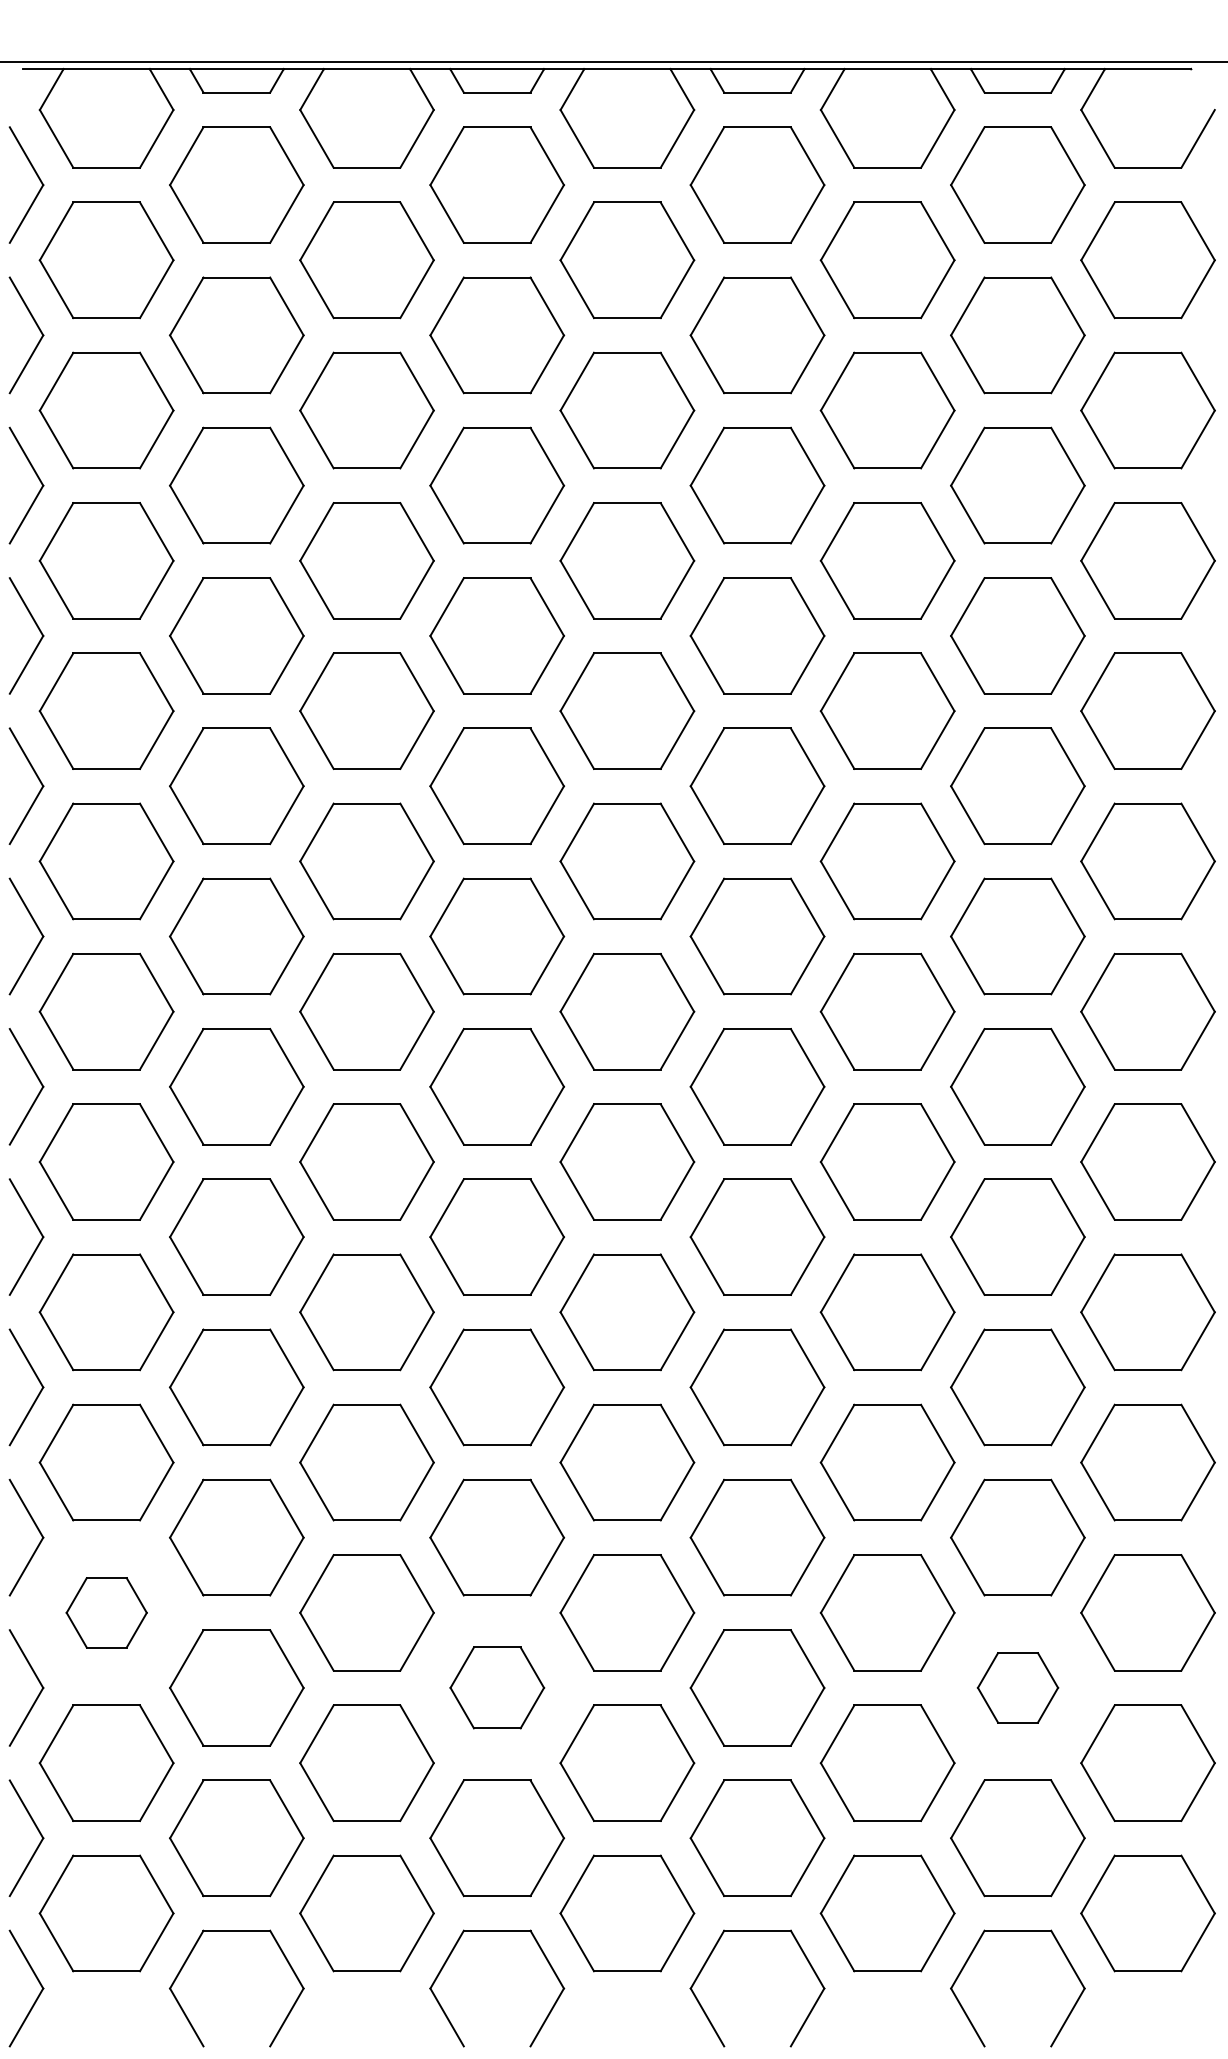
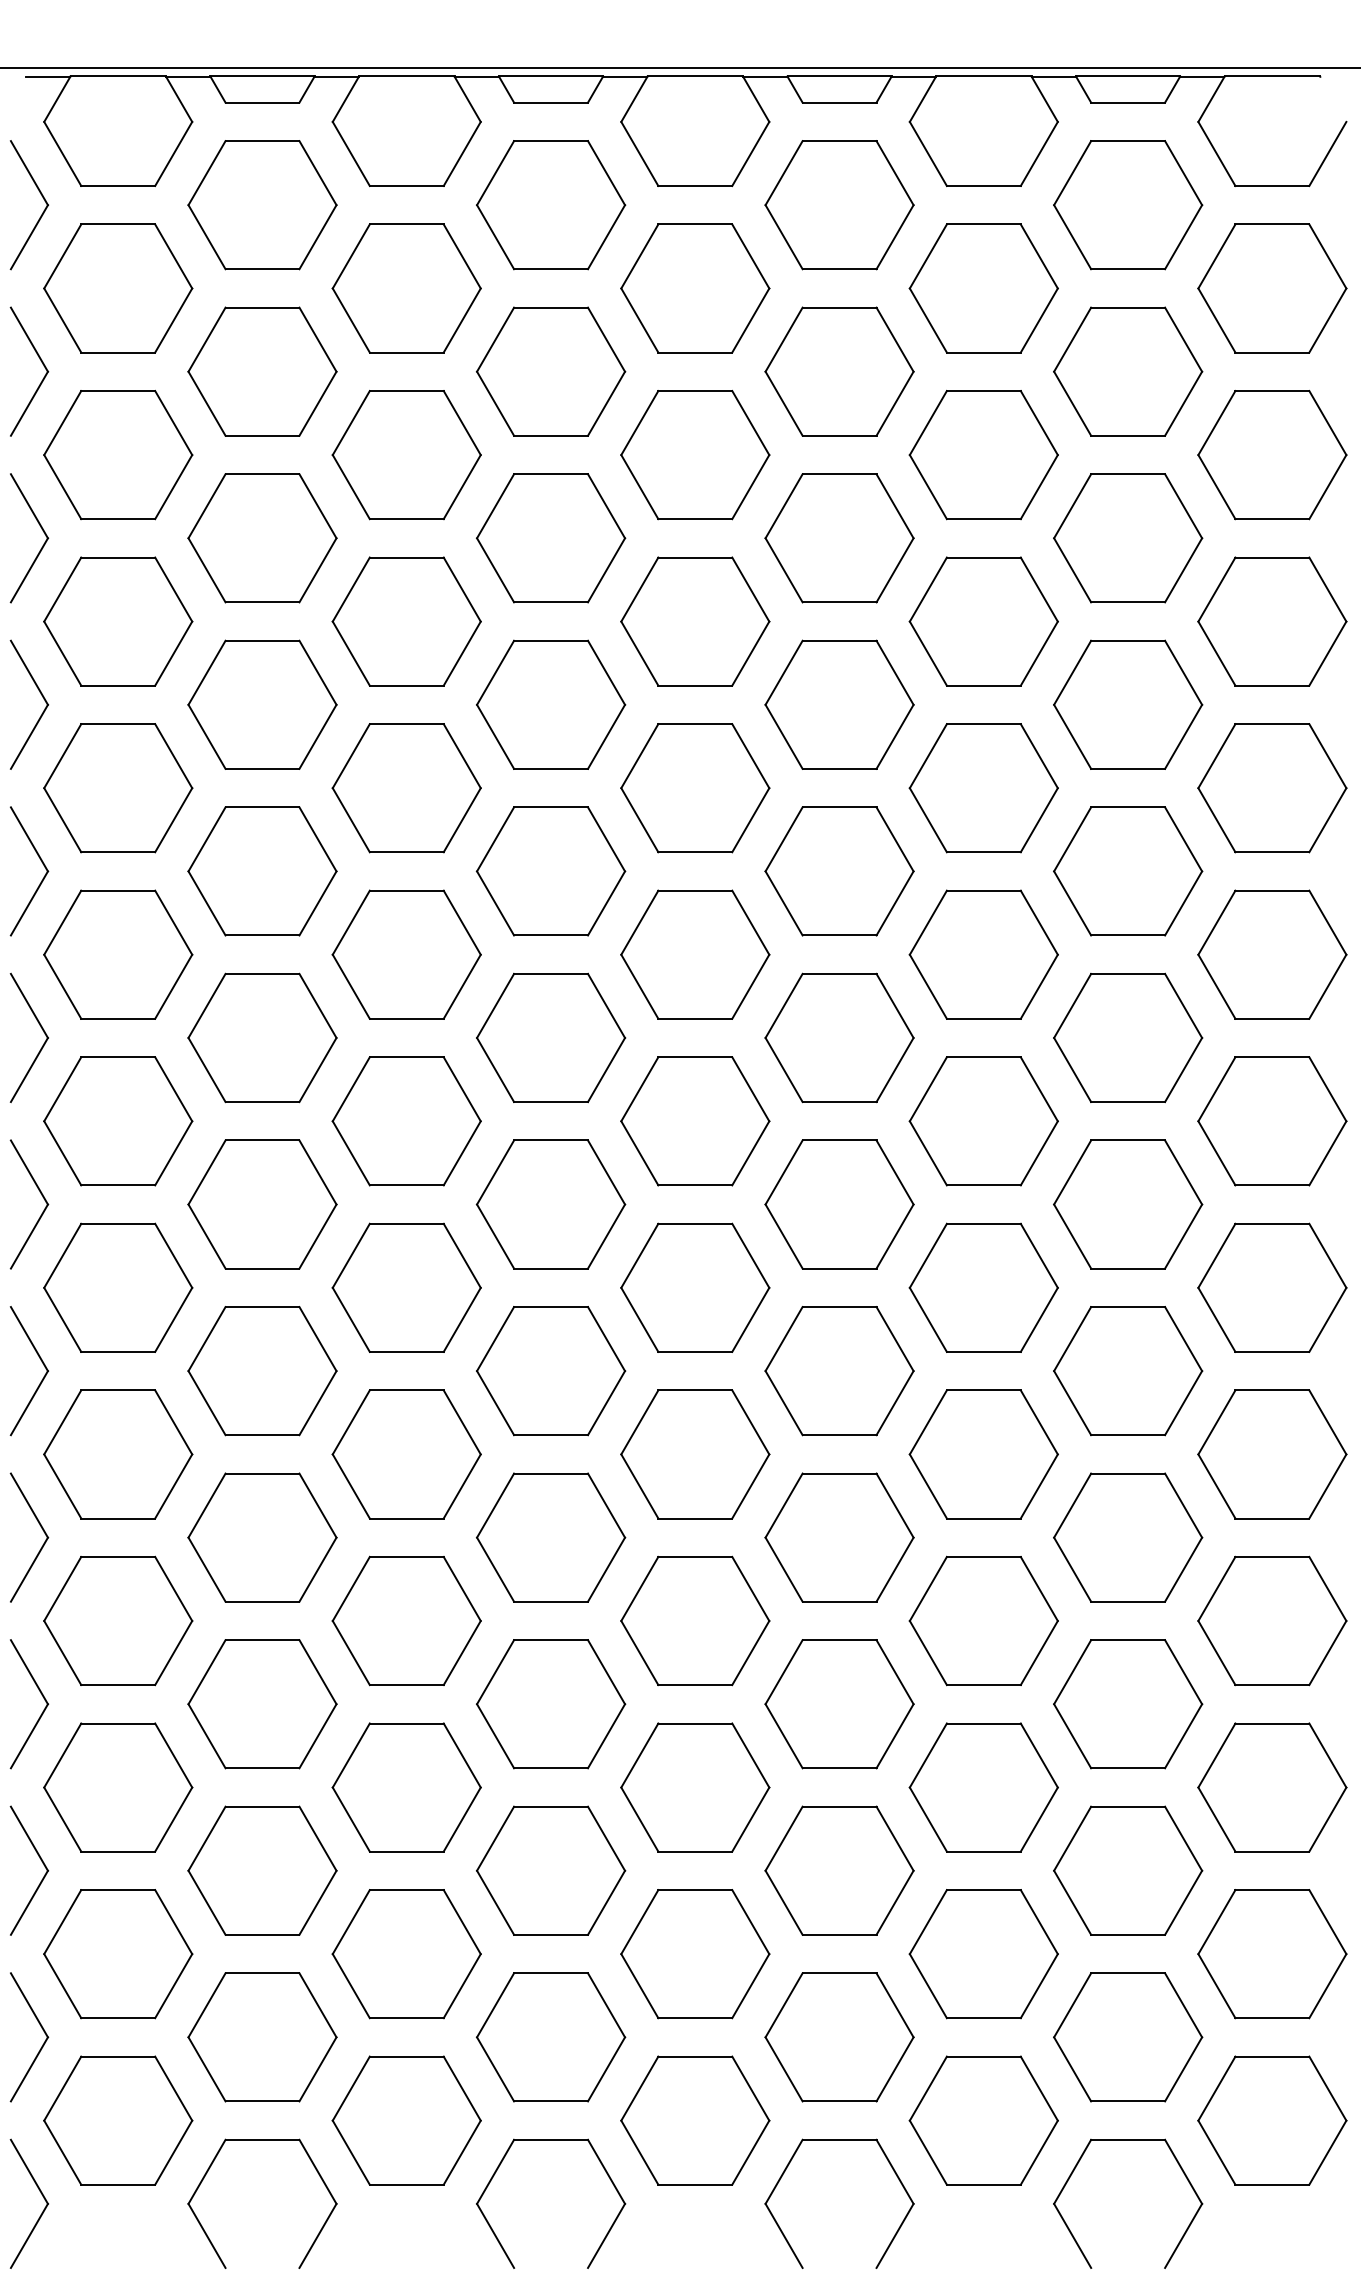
part: (106, 1612) -> (118, 1787), size x1.67
part: (497, 1687) -> (551, 1870), size x1.43
part: (1018, 1687) -> (1128, 1870), size x1.67

